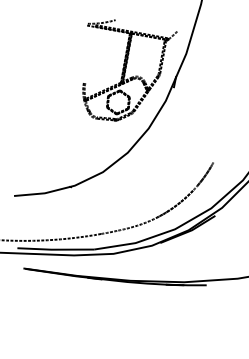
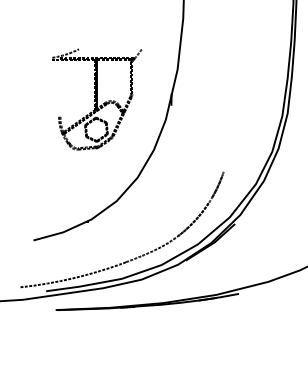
part: (124, 72) -> (97, 99), moved

